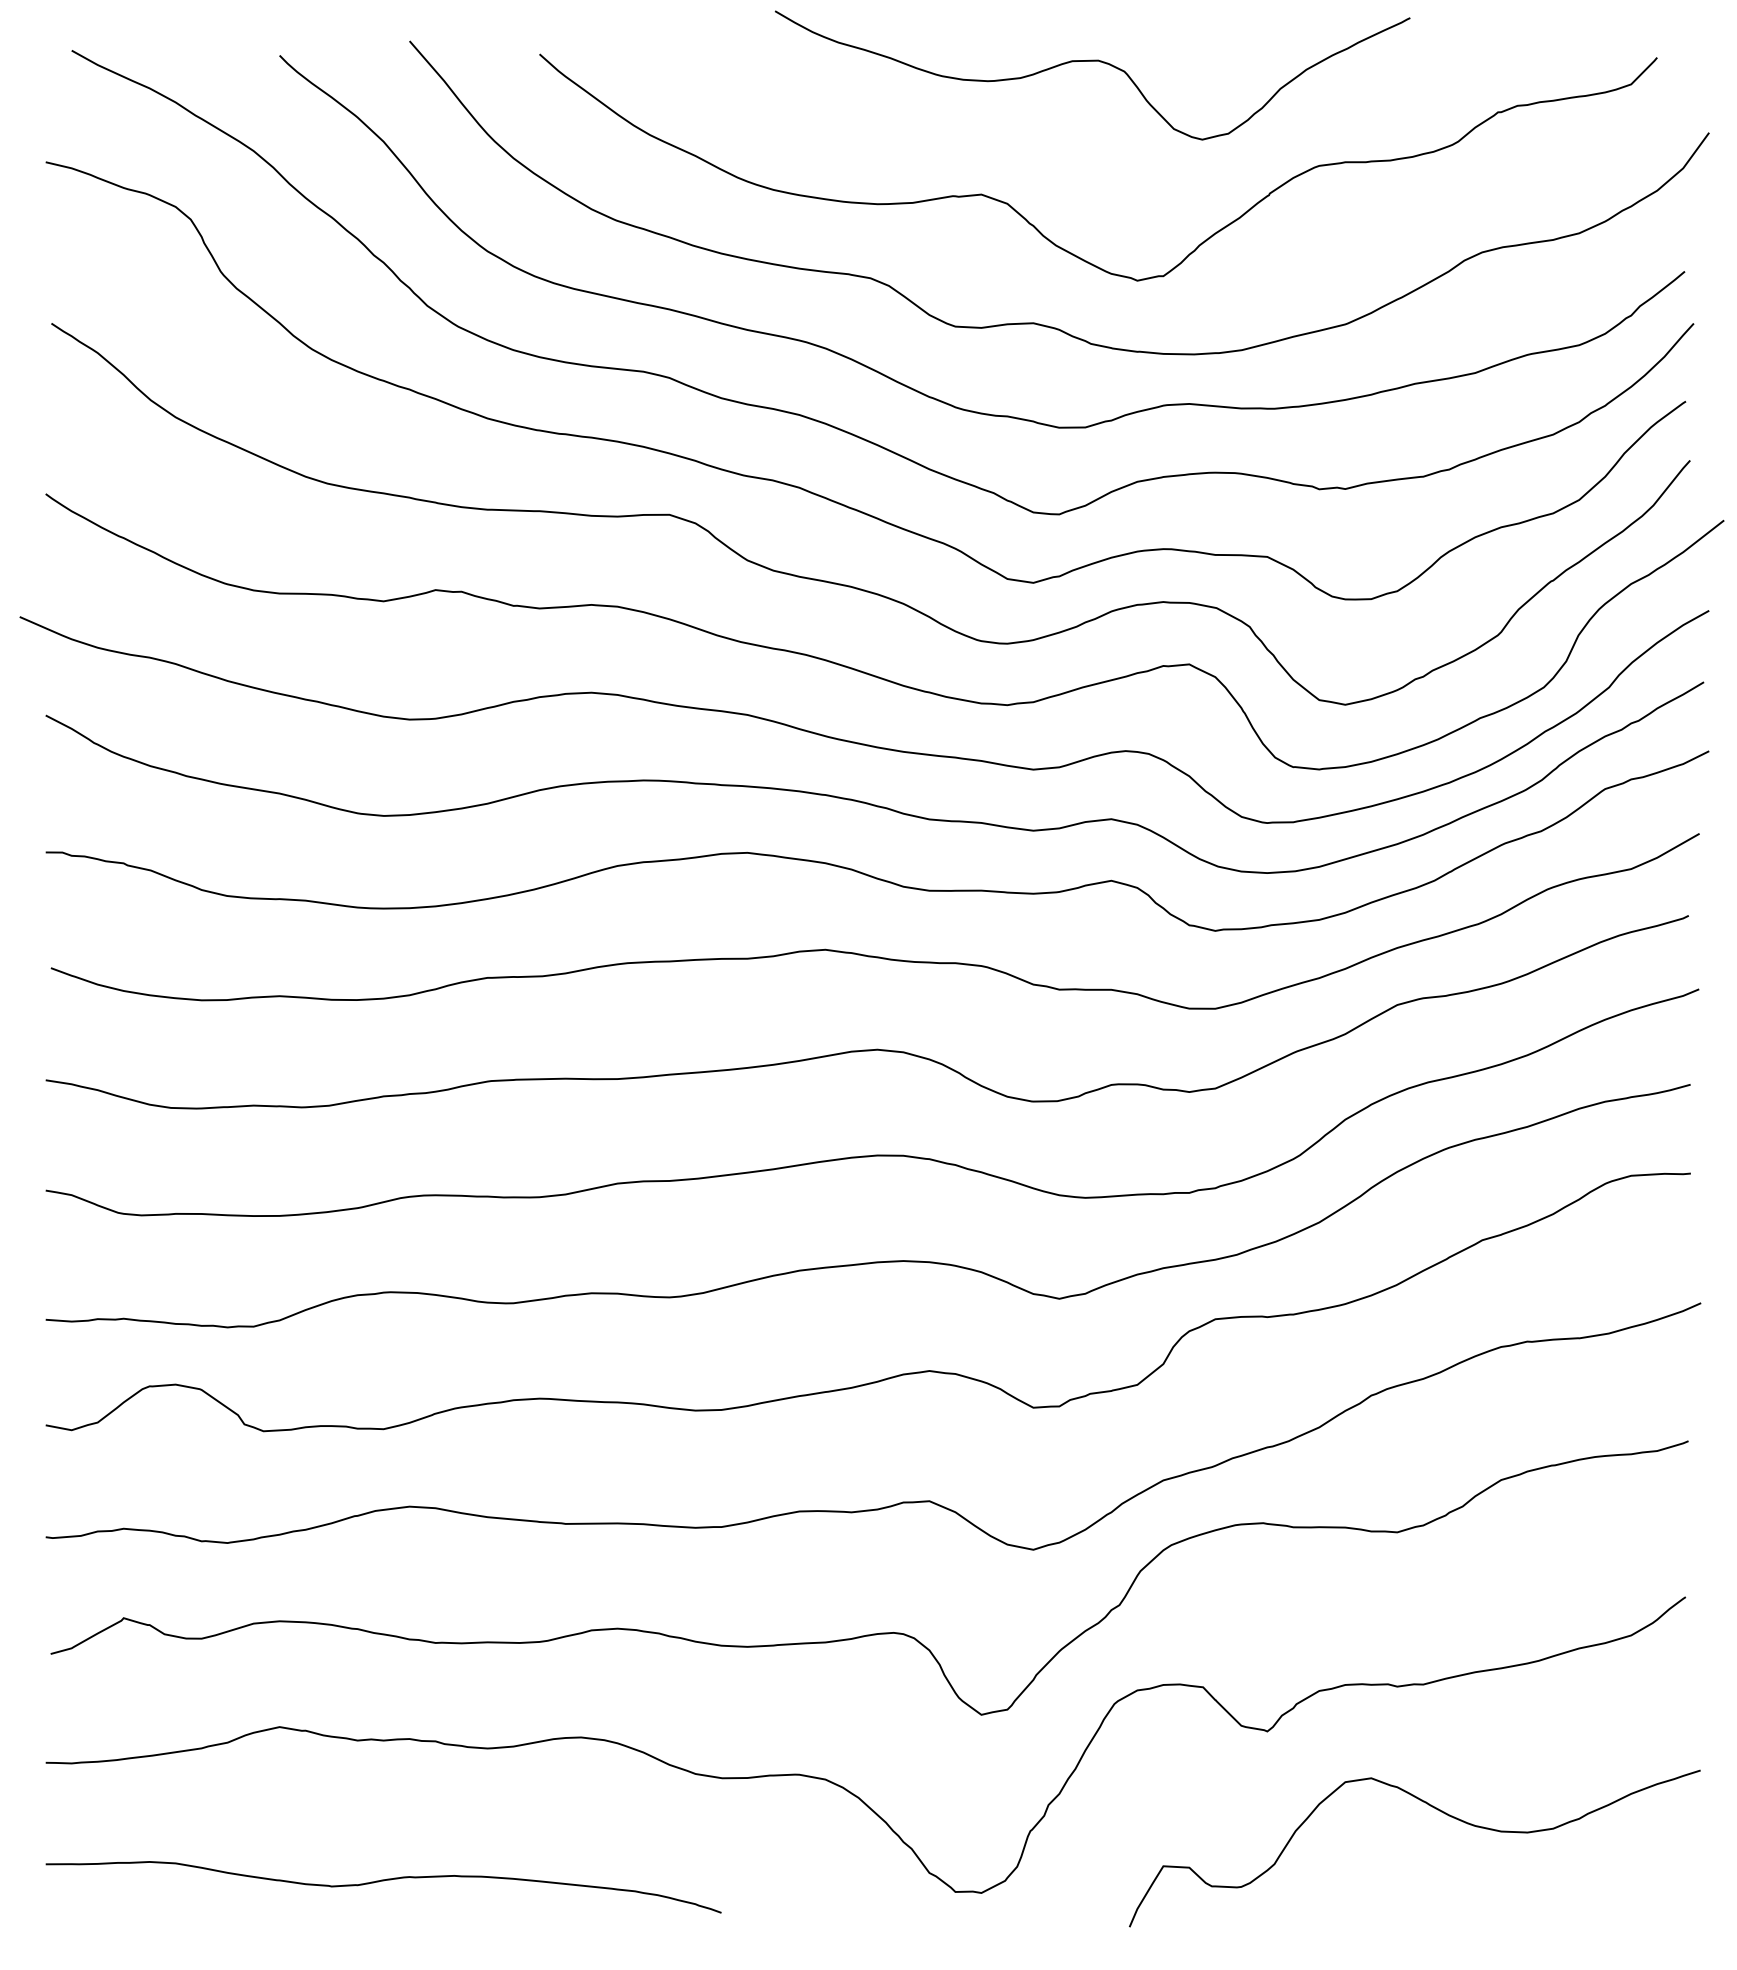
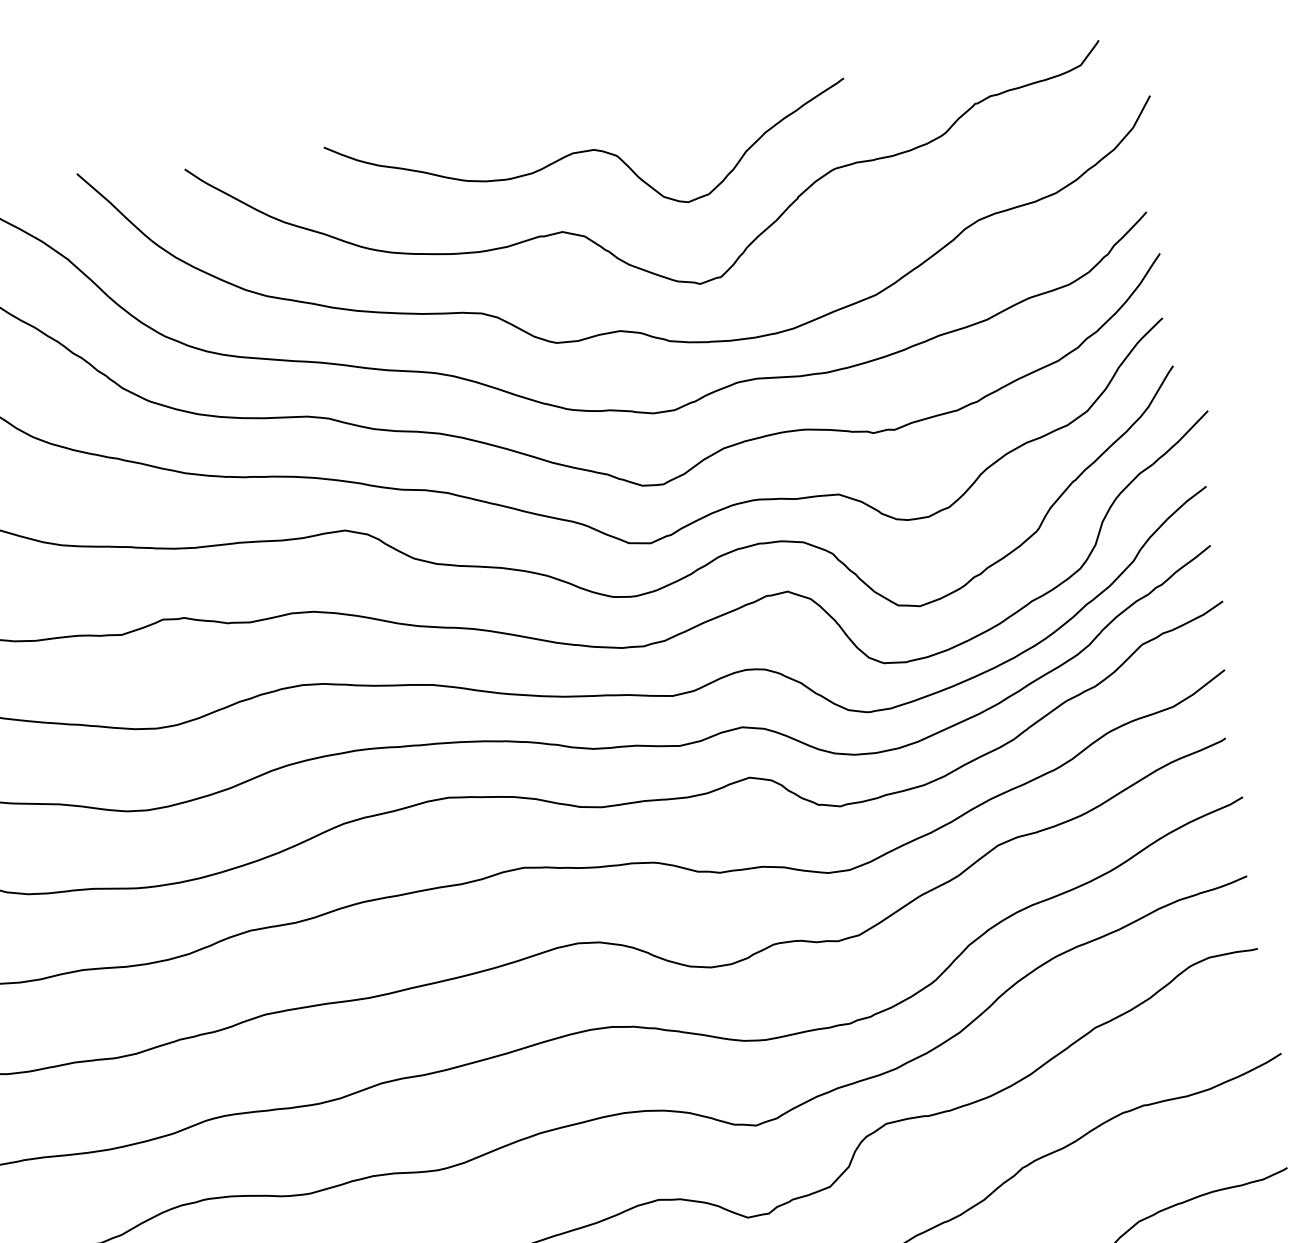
curve: (1092, 61) -> (589, 151), moved

